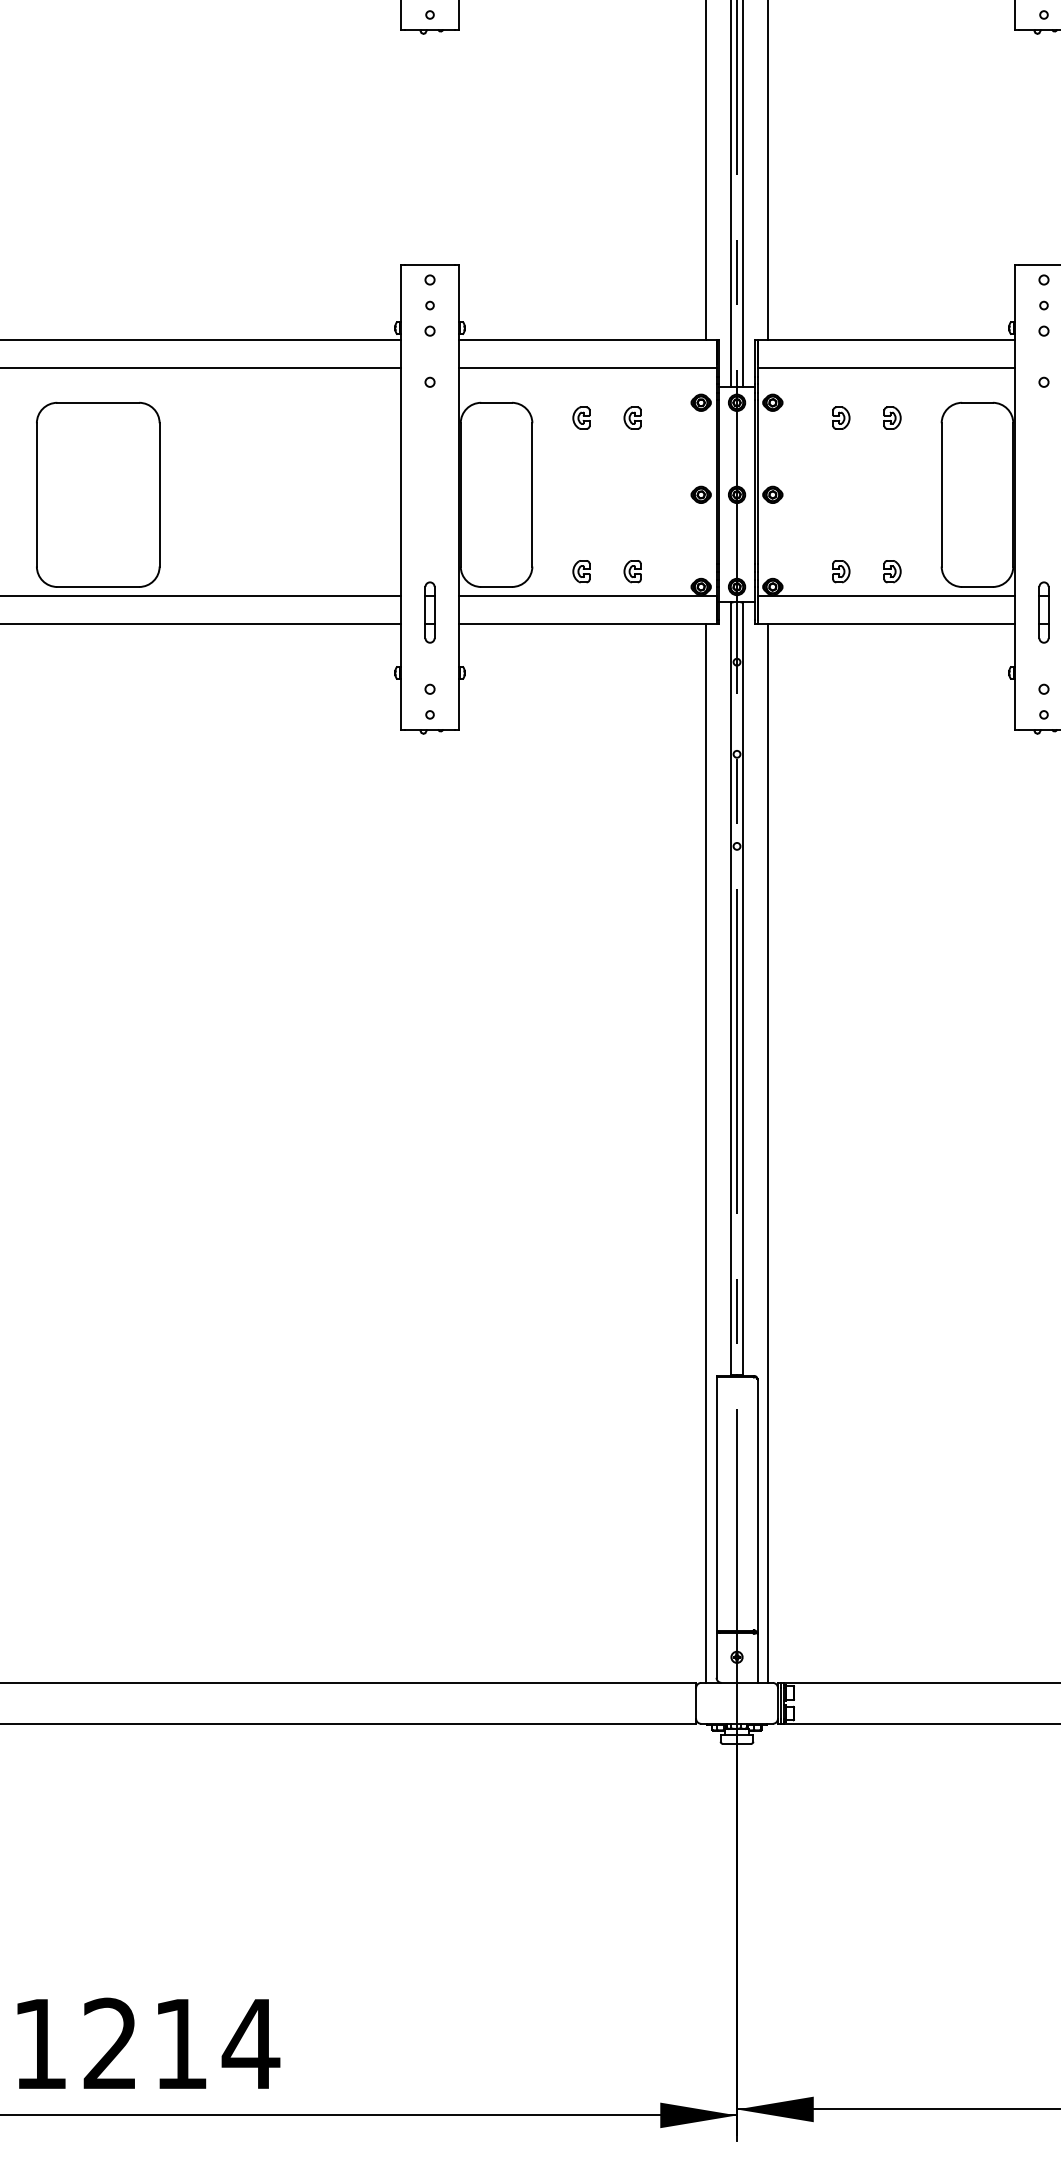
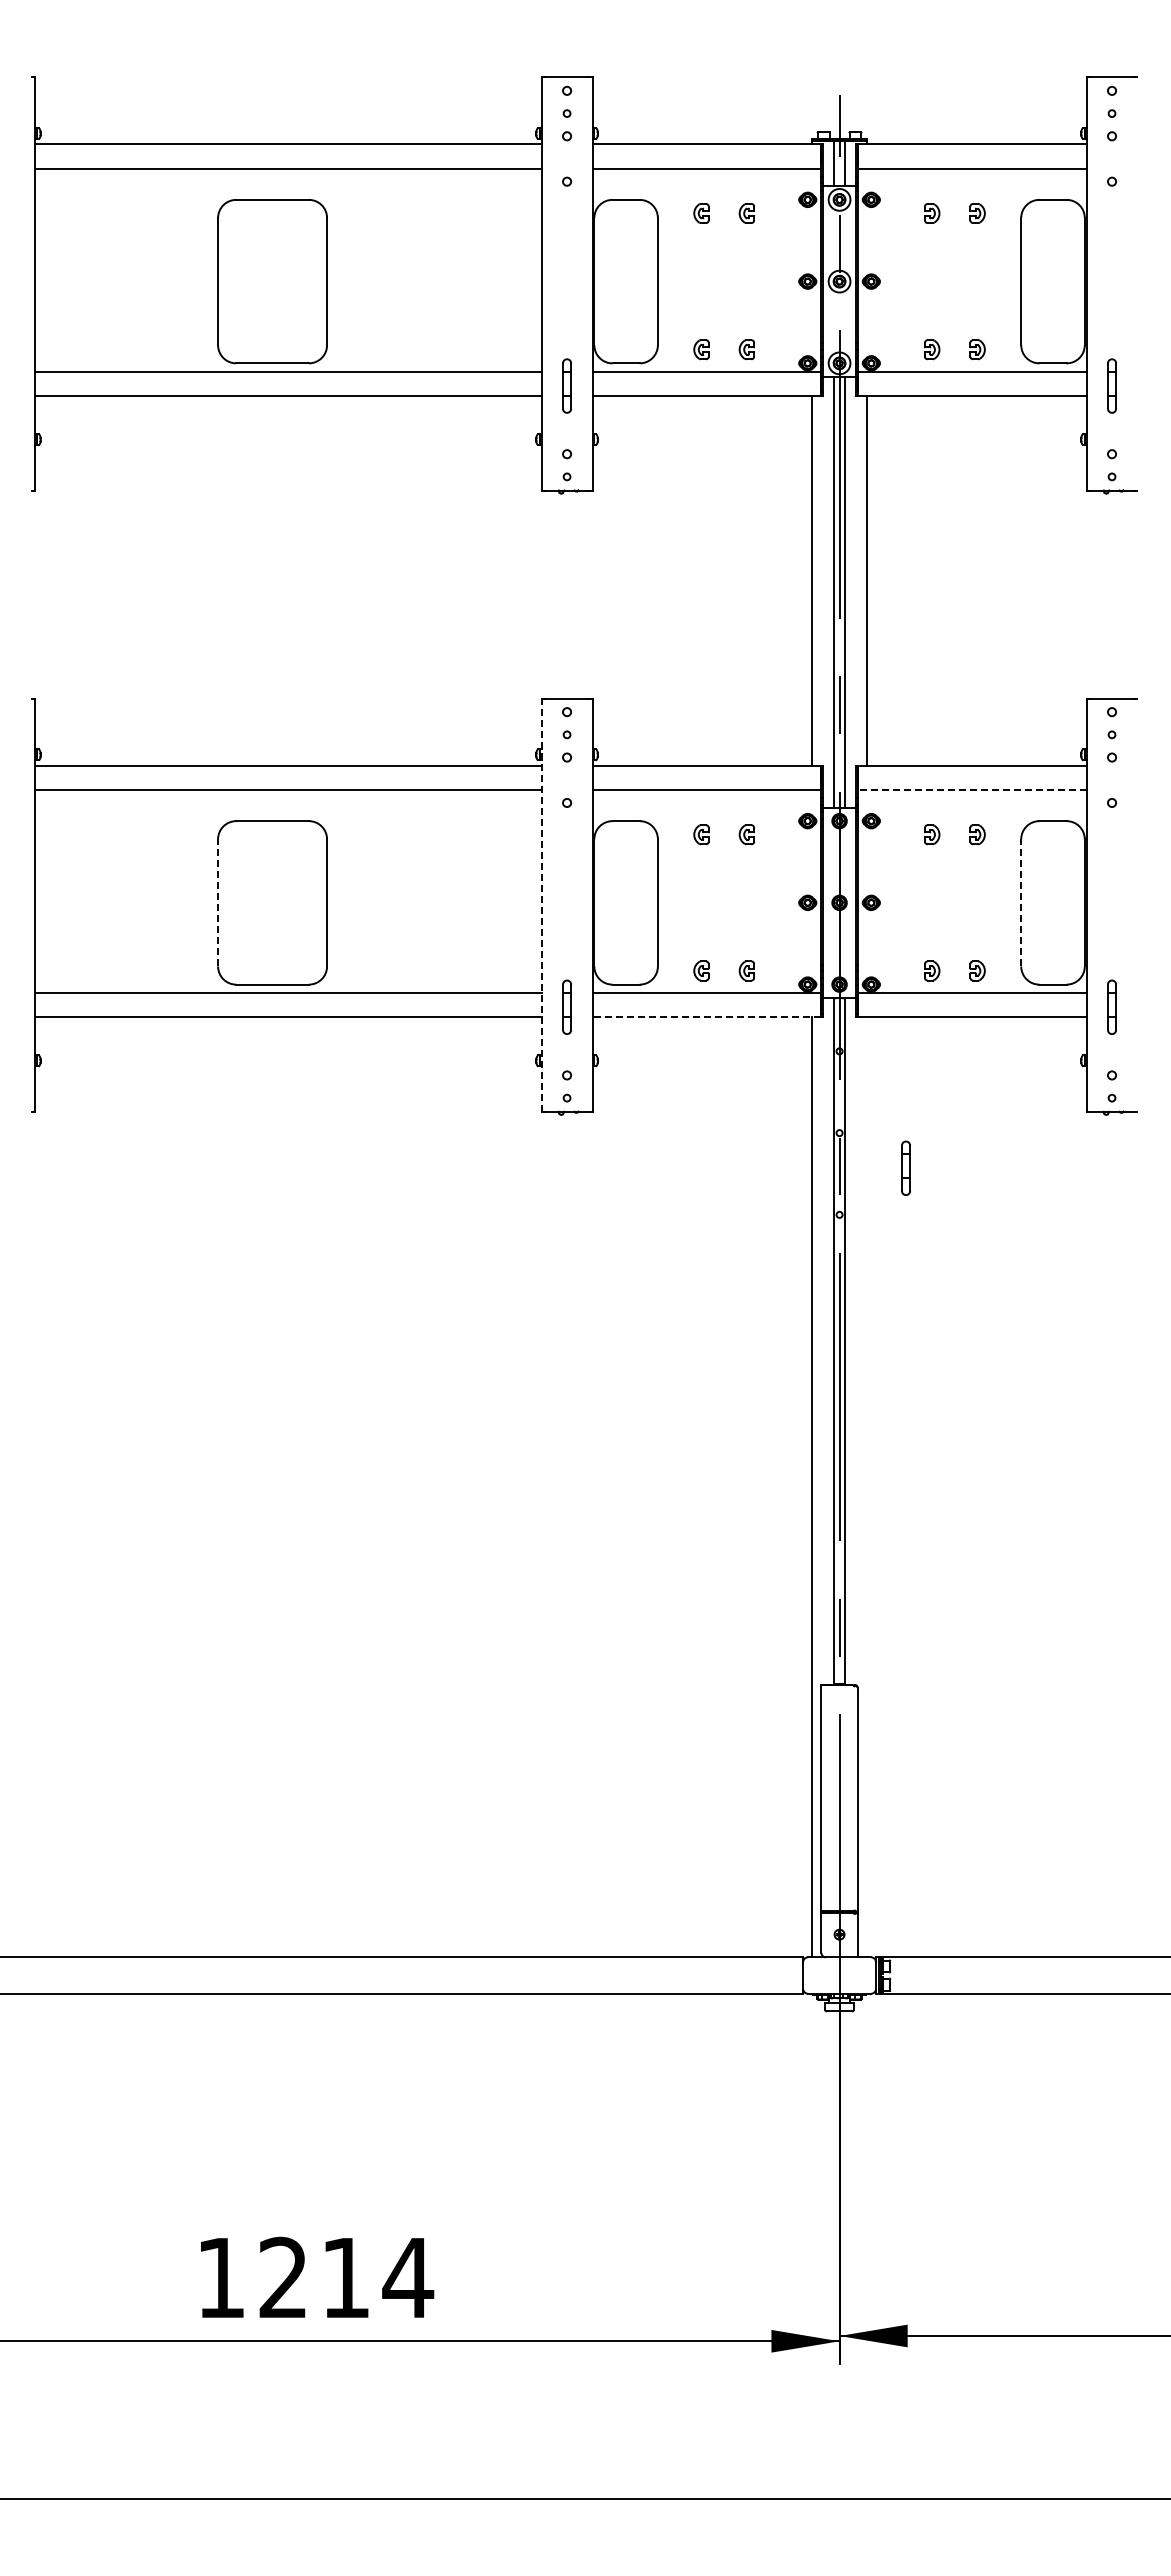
line: (885, 368) -> (971, 790), solid -> dashed
line: (37, 494) -> (218, 902), solid -> dashed
line: (941, 494) -> (1021, 902), solid -> dashed
line: (401, 497) -> (541, 905), solid -> dashed
line: (587, 624) -> (706, 1017), solid -> dashed
part: (811, 793) -> (905, 1167), added
line: (767, 1153) -> (866, 1487), removed

